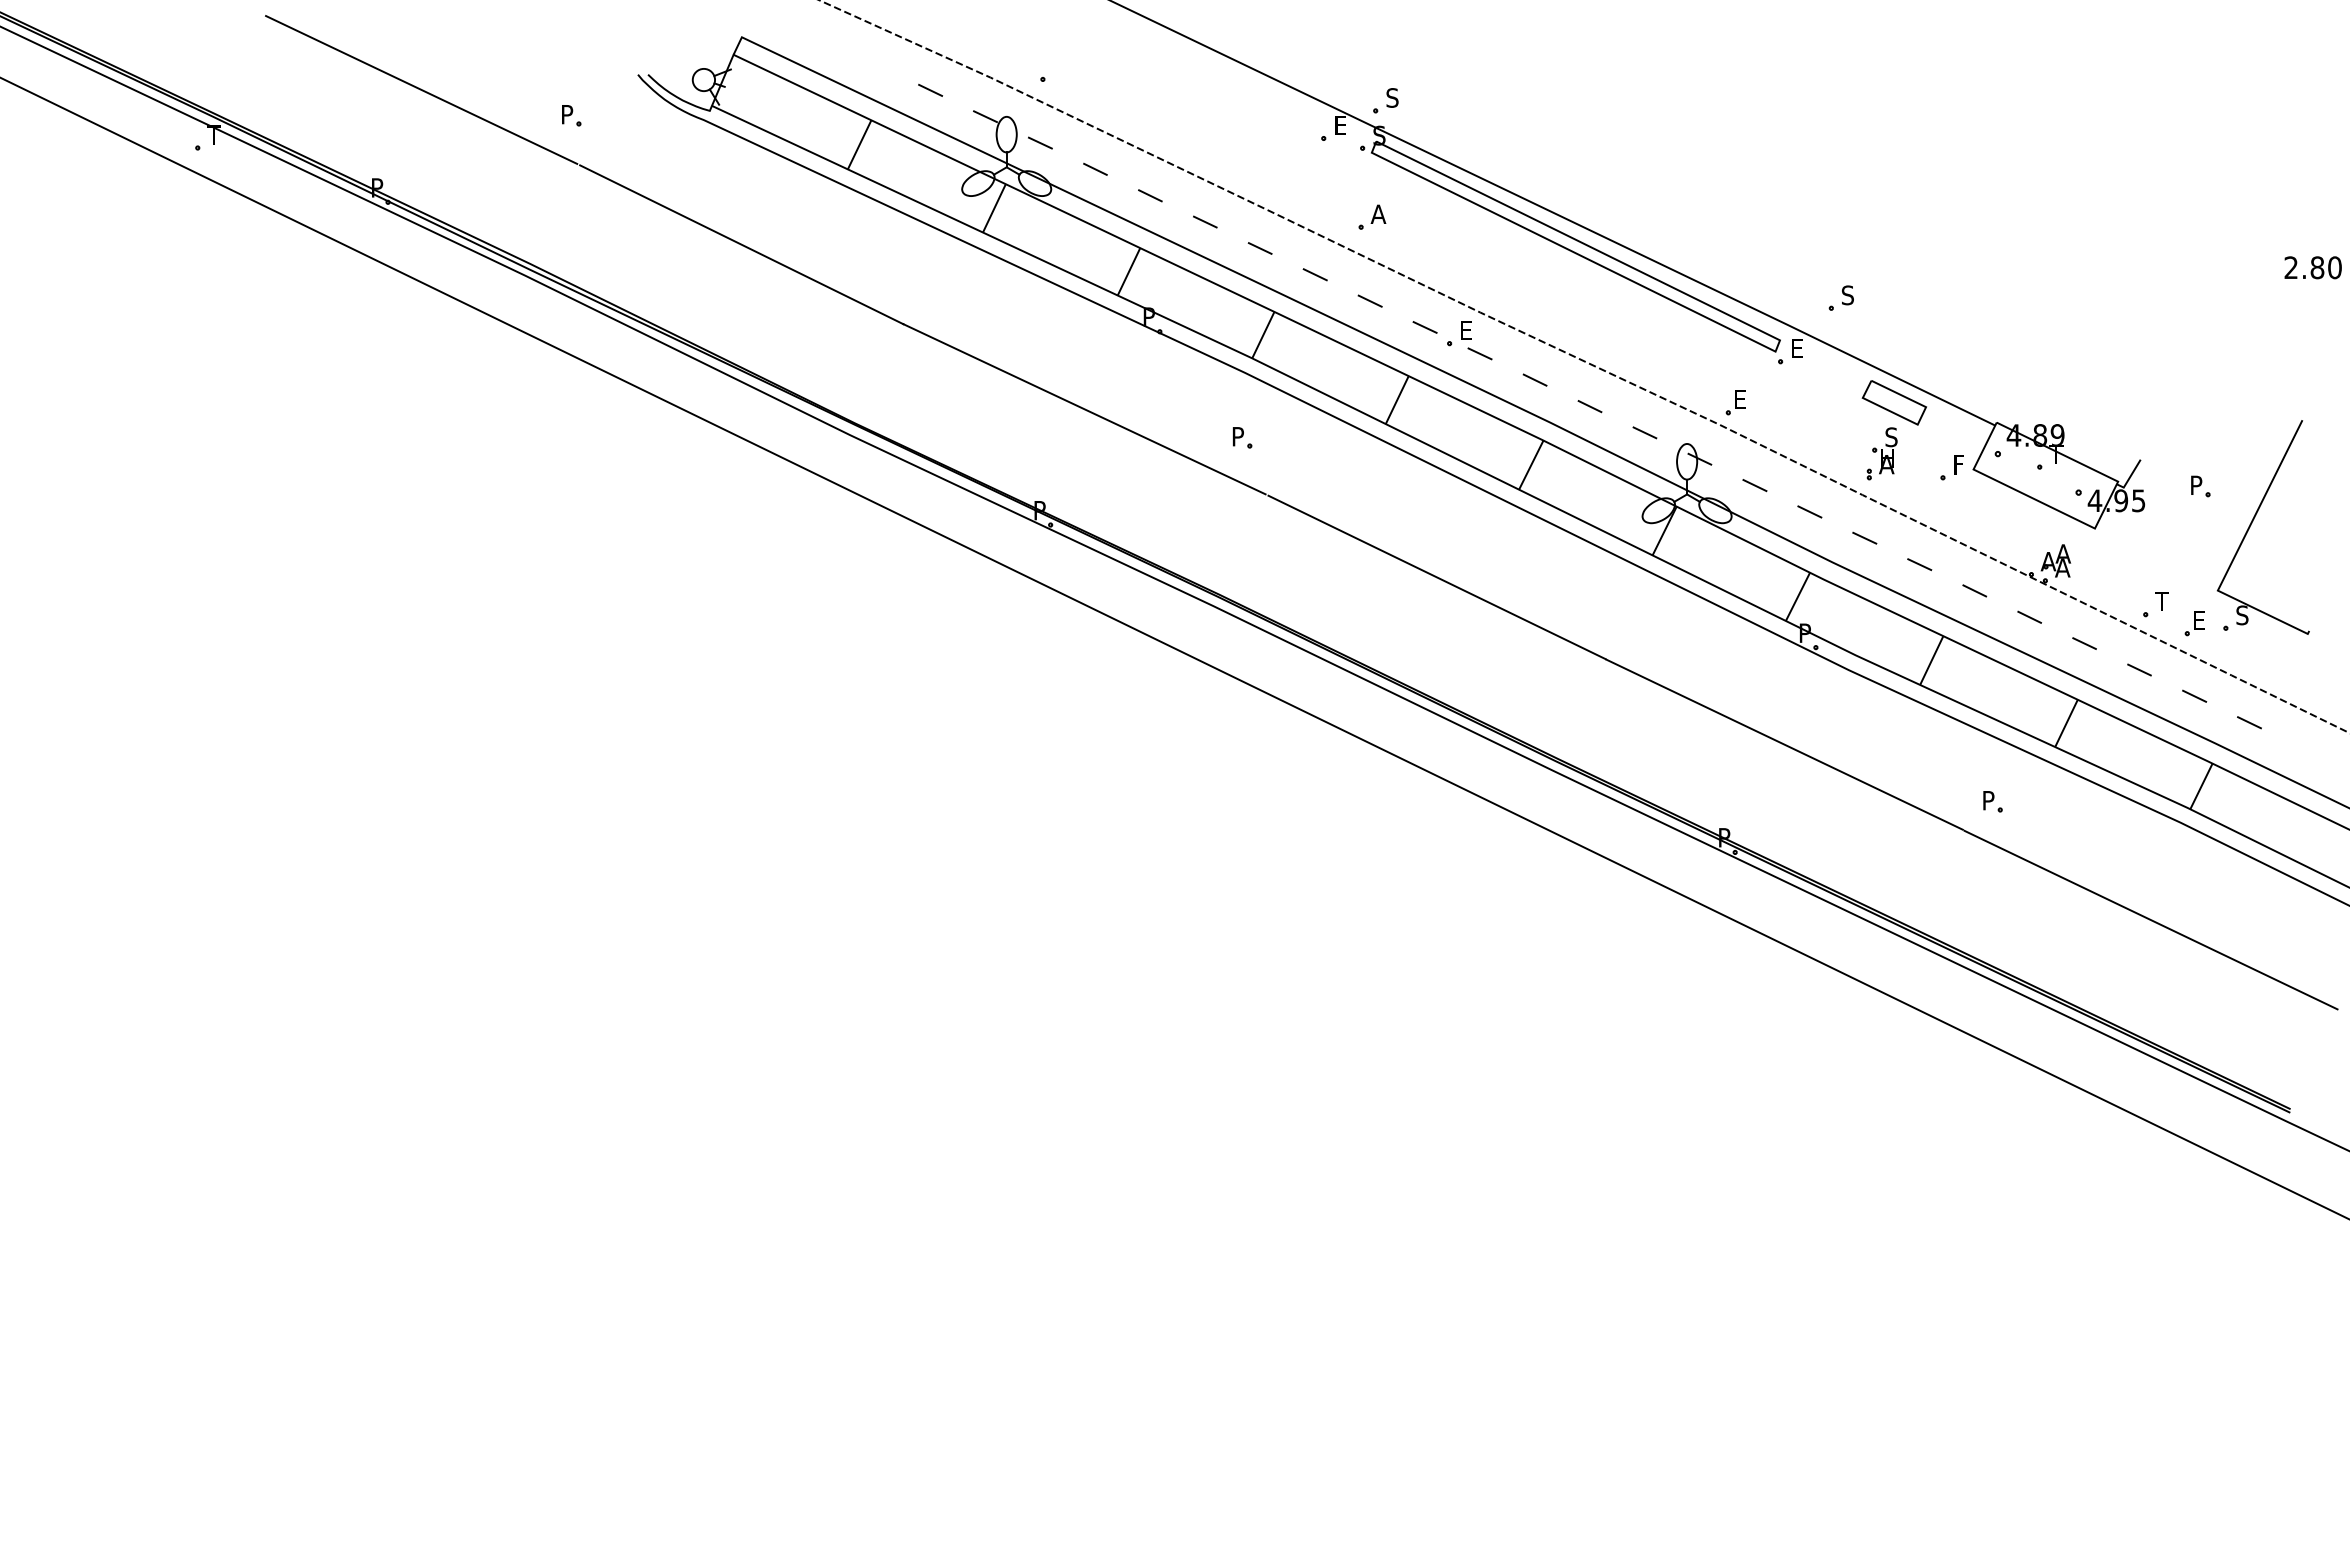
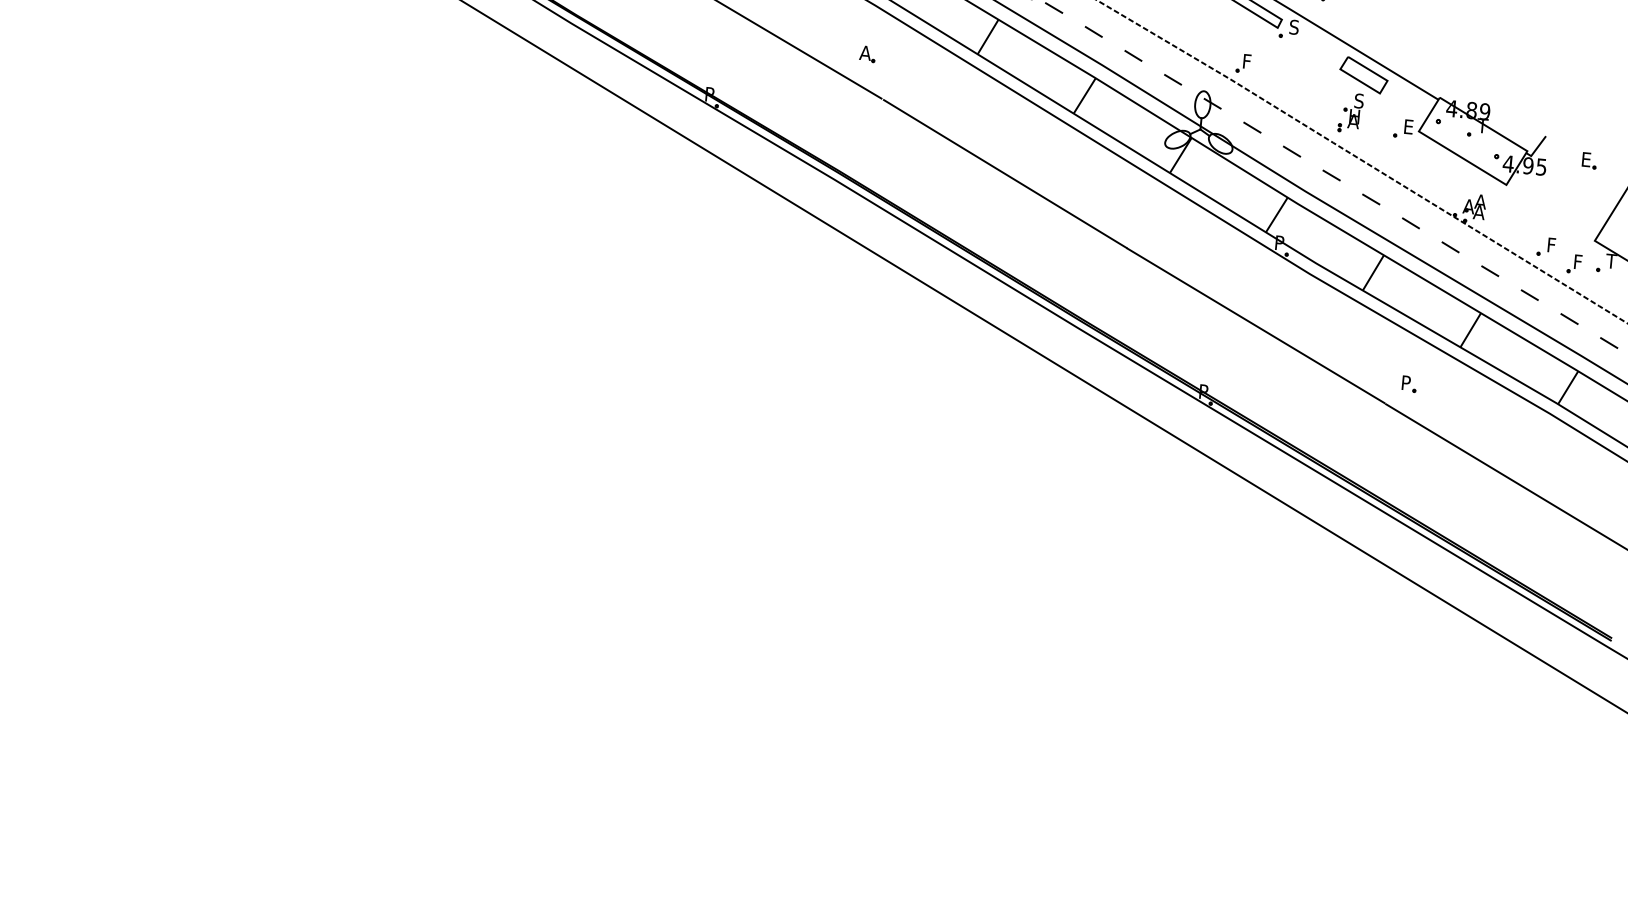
text: (1797, 348) -> (1294, 27), E -> S
text: (1741, 399) -> (1248, 61), E -> F
text: (1238, 436) -> (865, 52), P -> A
text: (1960, 464) -> (1409, 126), F -> E
text: (2196, 484) -> (1586, 159), P -> E
text: (2161, 601) -> (1551, 244), T -> F
text: (2241, 615) -> (1610, 261), S -> T
text: (2200, 620) -> (1579, 262), E -> F

